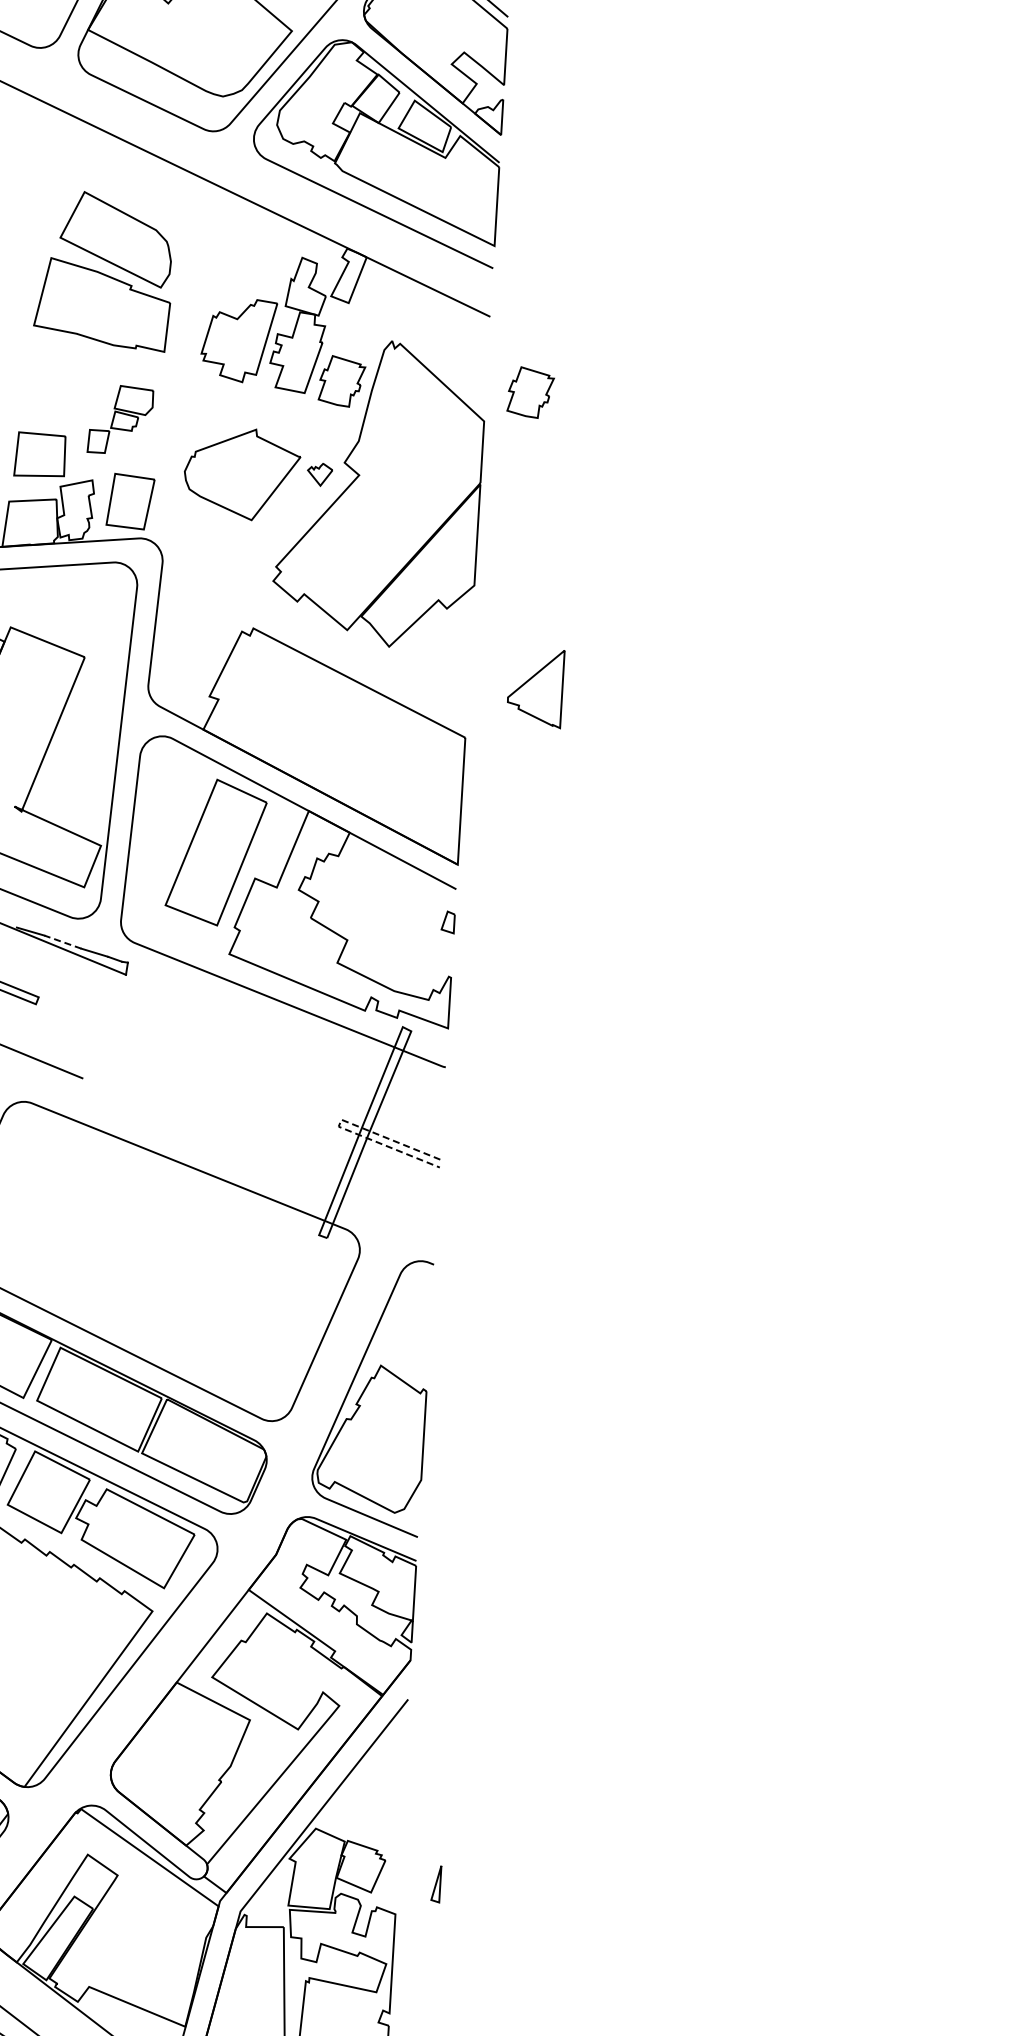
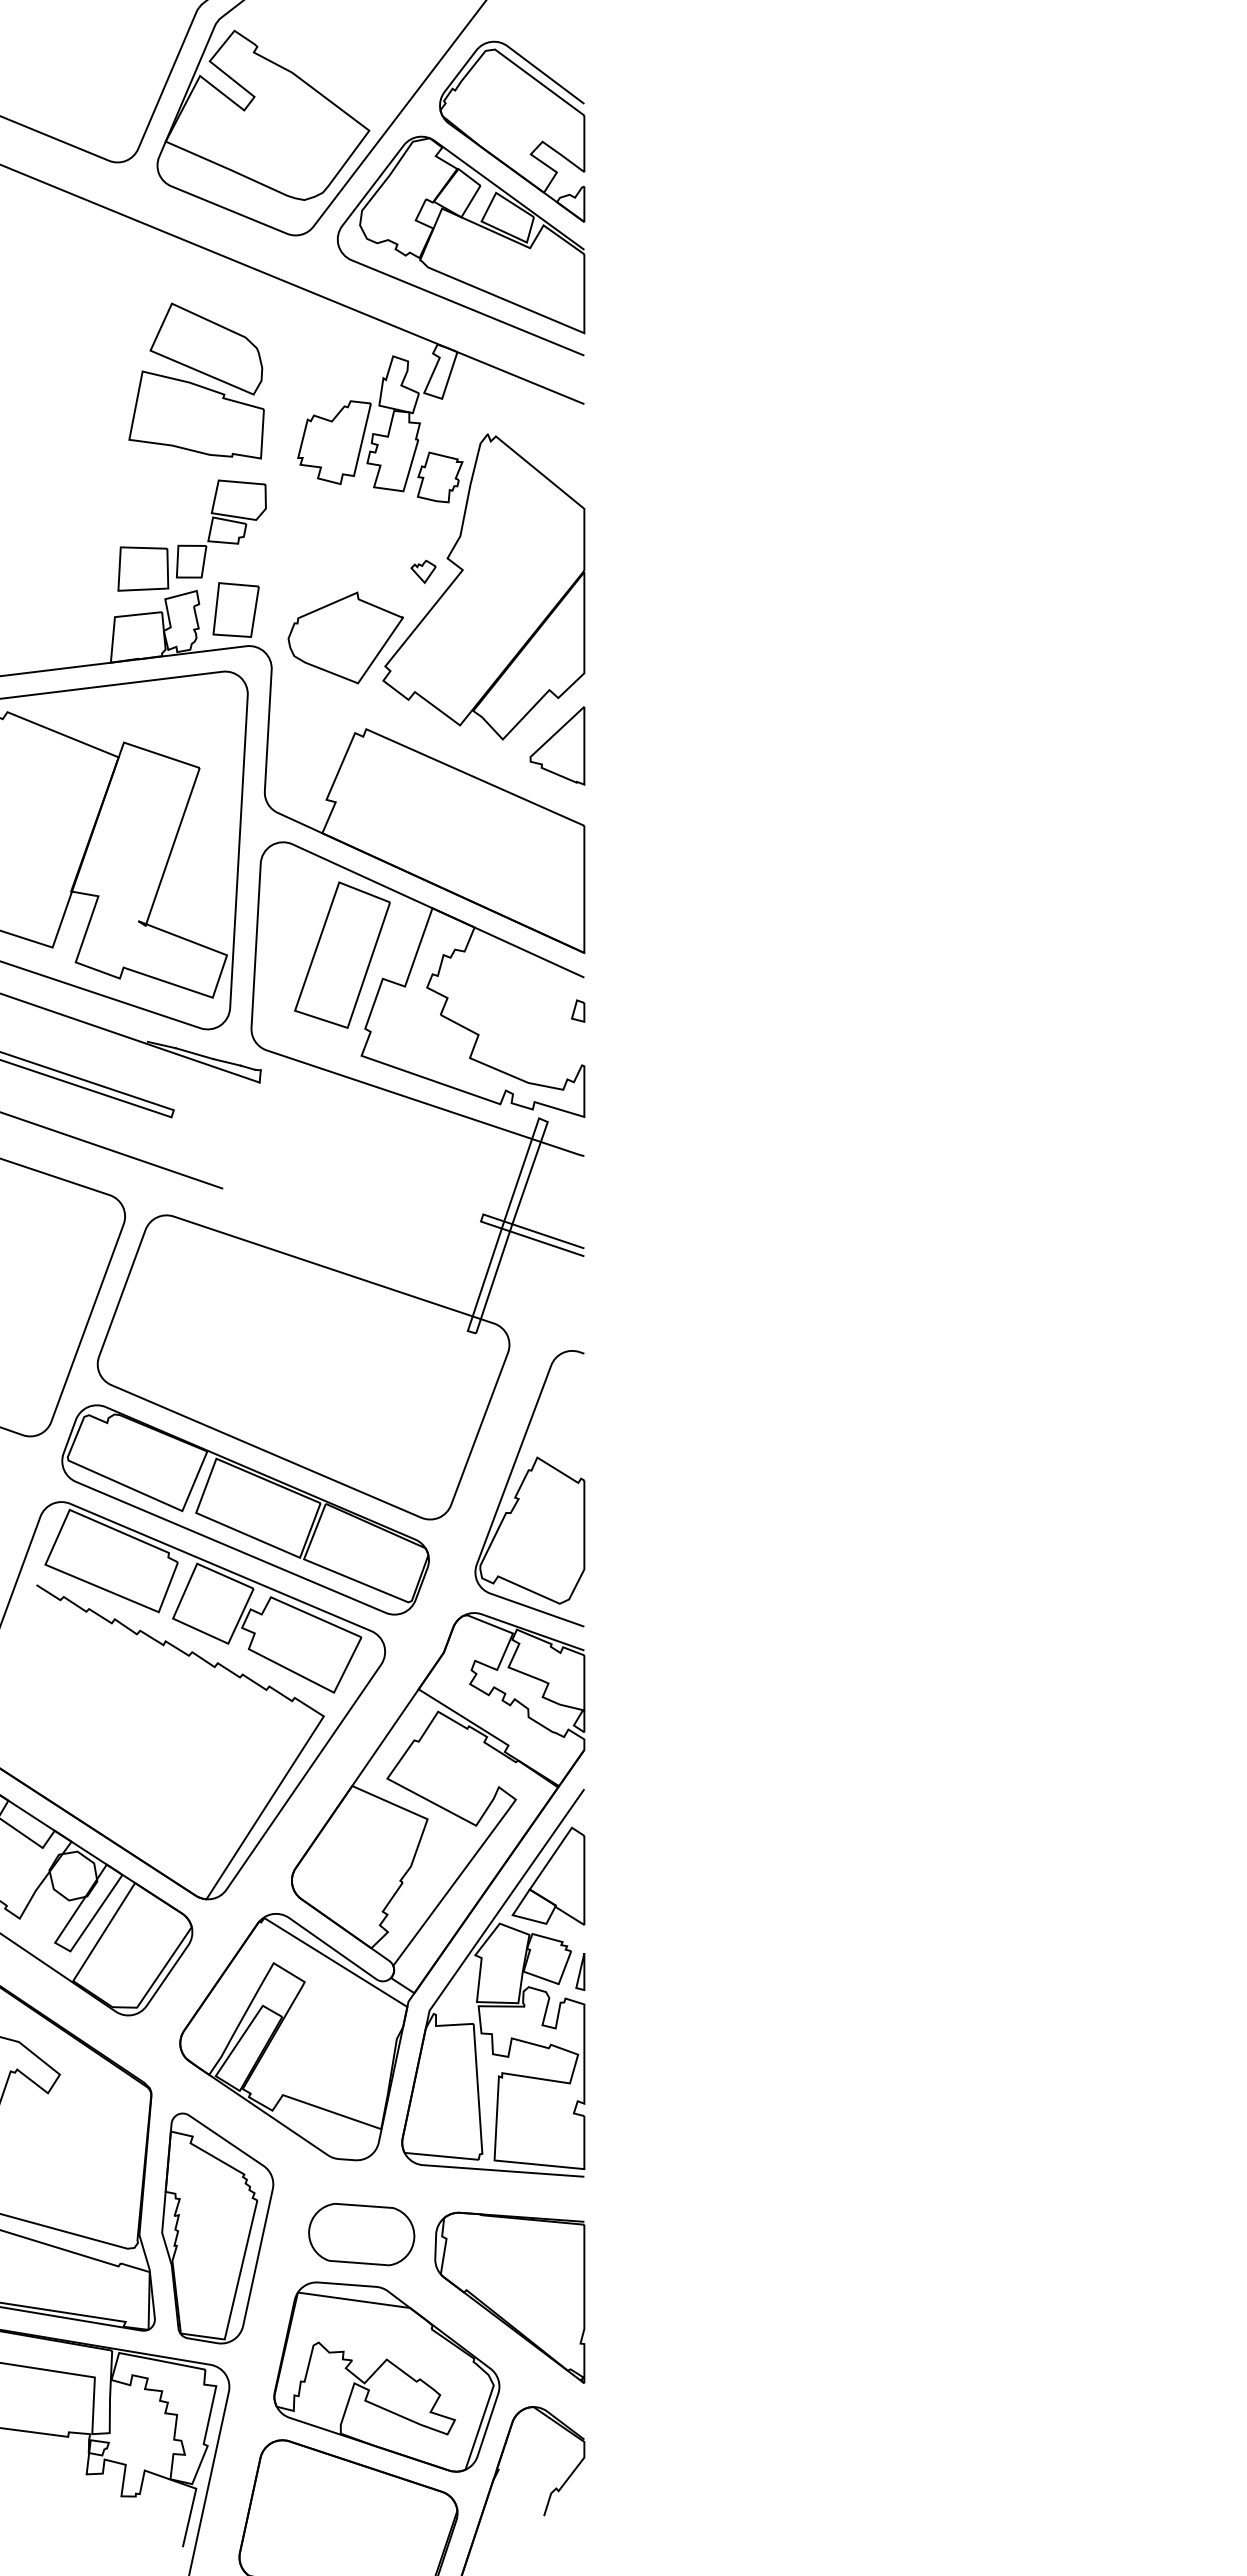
part: (530, 392) -> (628, 477), removed
part: (120, 419) -> (221, 528), size x1.43
part: (241, 473) -> (345, 637), moved
part: (535, 687) -> (557, 745), moved
line: (62, 941) -> (194, 1053), dashed -> solid
line: (339, 1124) -> (481, 1219), dashed -> solid
part: (367, 1783) -> (548, 1875), added
part: (436, 1883) -> (580, 1971), moved

